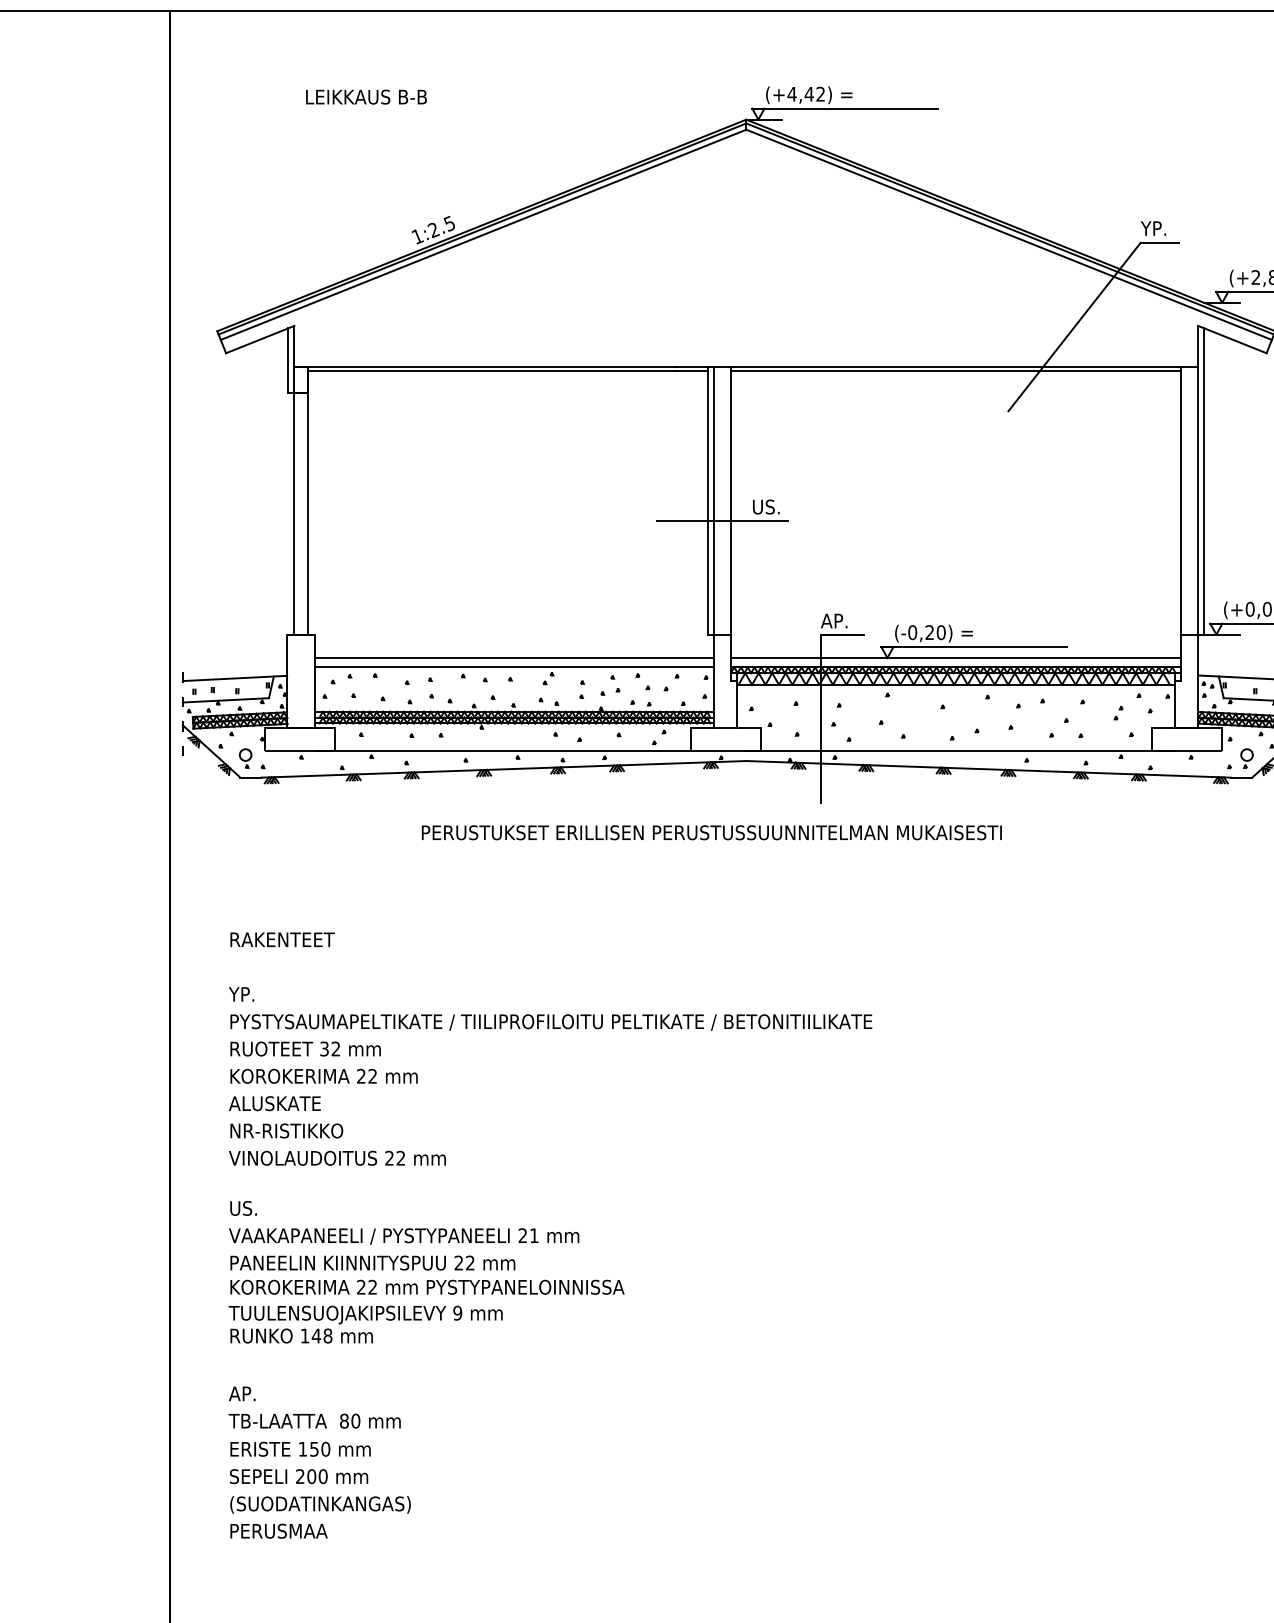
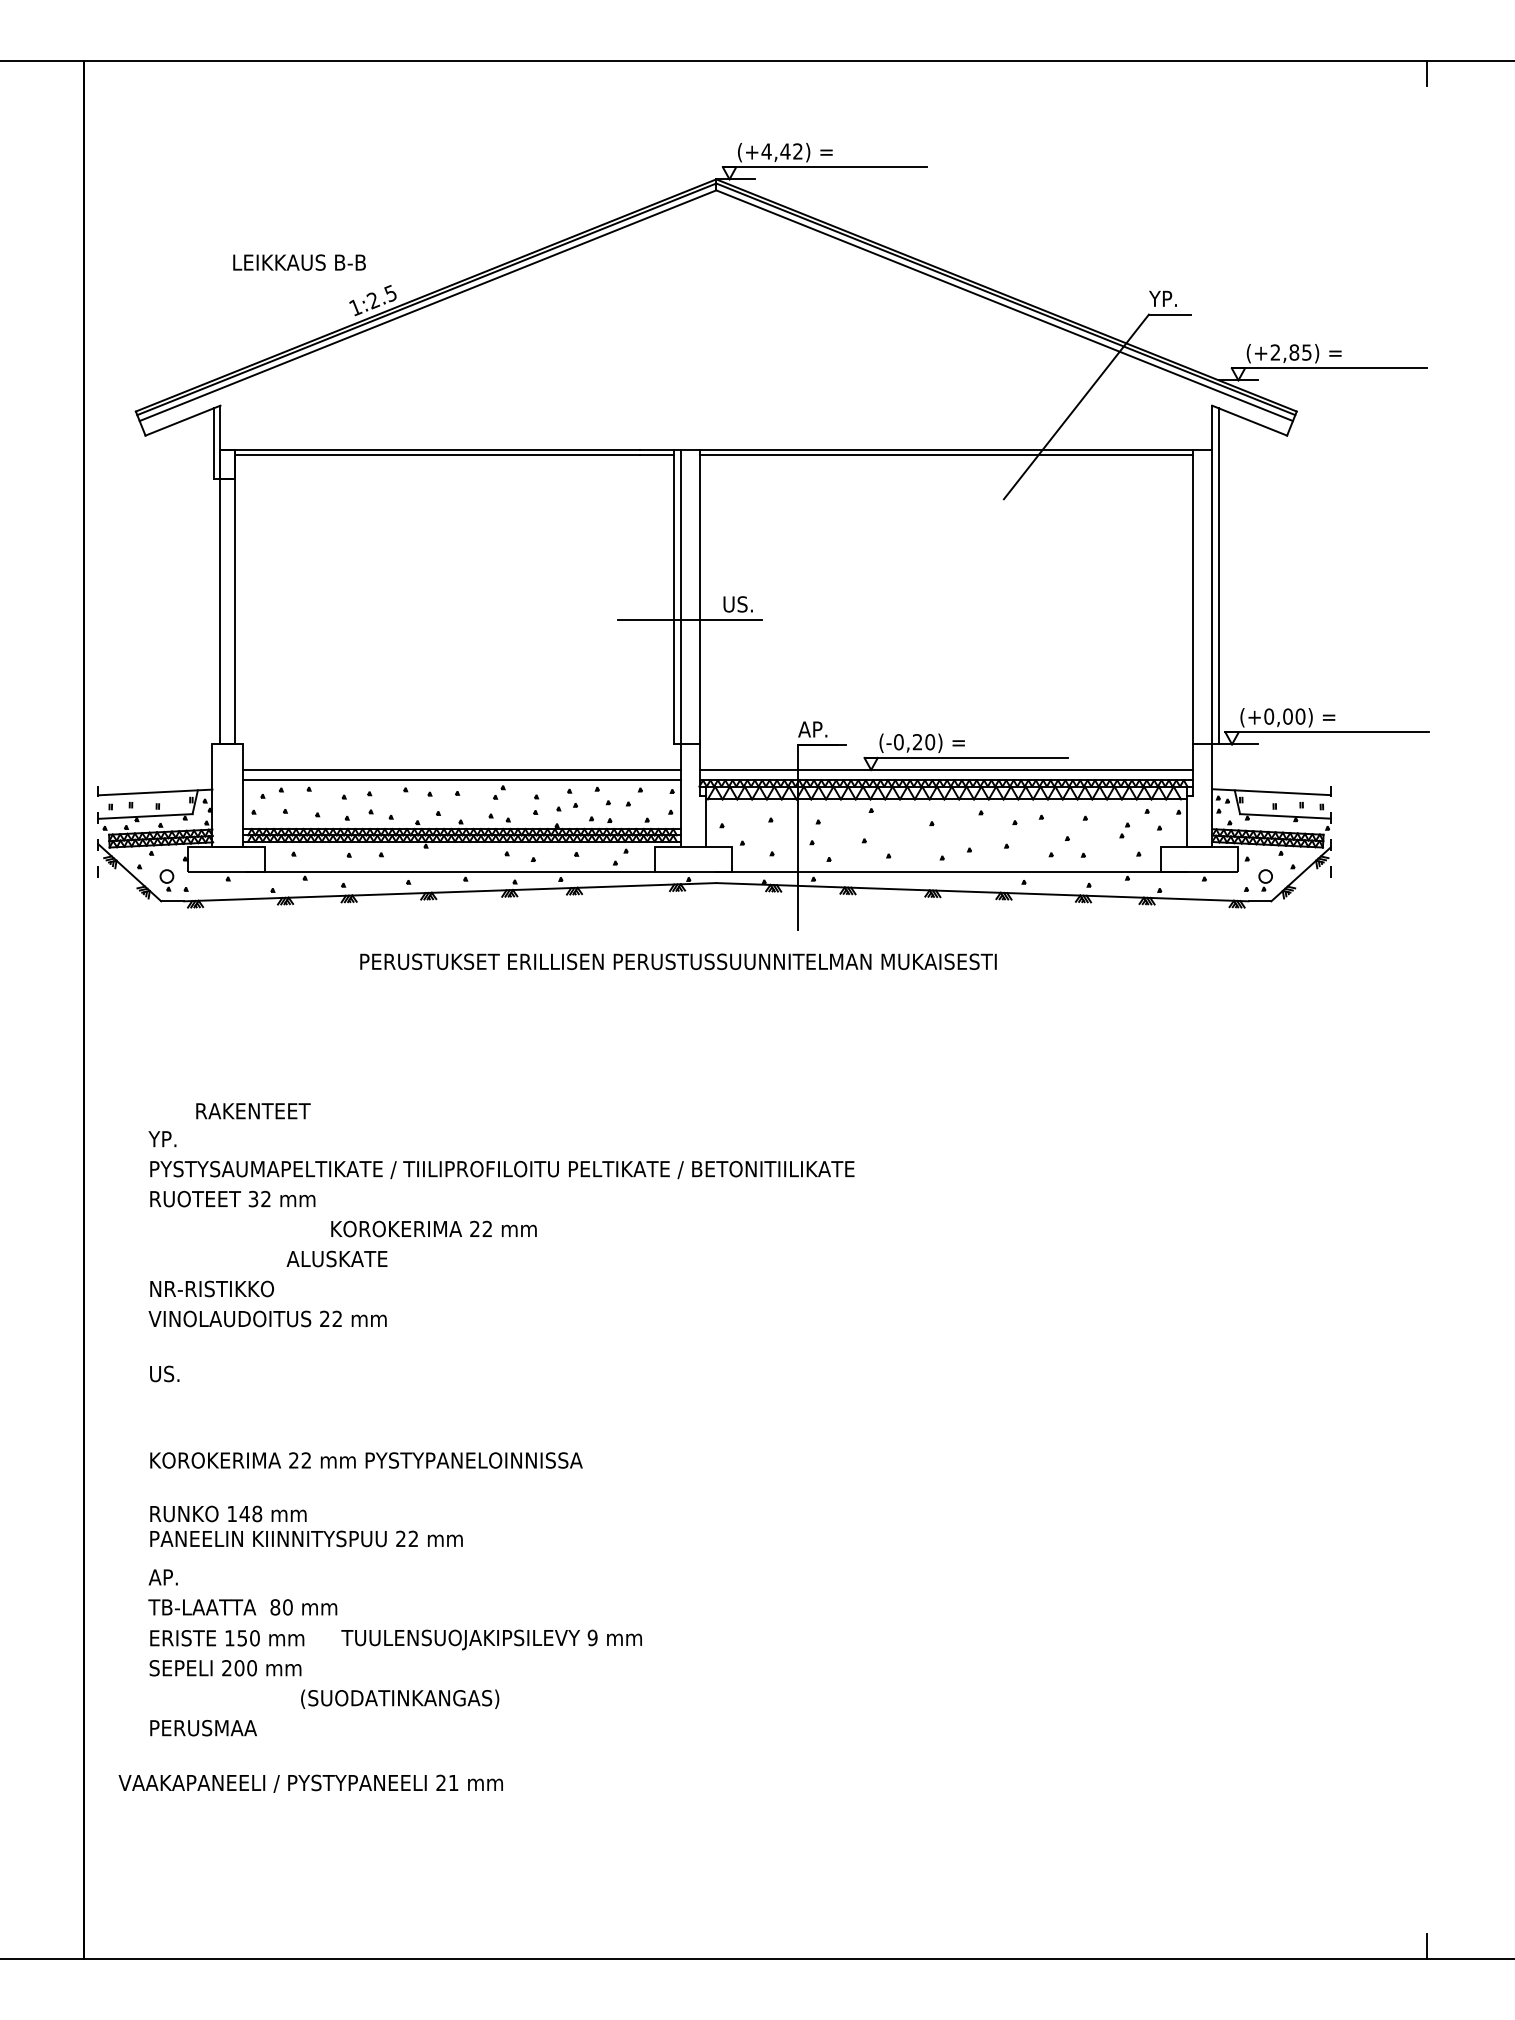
text: (366, 97) -> (299, 262), moved
text: (282, 940) -> (253, 1111), moved
text: (323, 1075) -> (433, 1228), moved
text: (274, 1103) -> (336, 1258), moved
text: (403, 1236) -> (310, 1783), moved
text: (372, 1262) -> (306, 1538), moved
text: (365, 1314) -> (491, 1639), moved
text: (320, 1504) -> (400, 1698), moved

